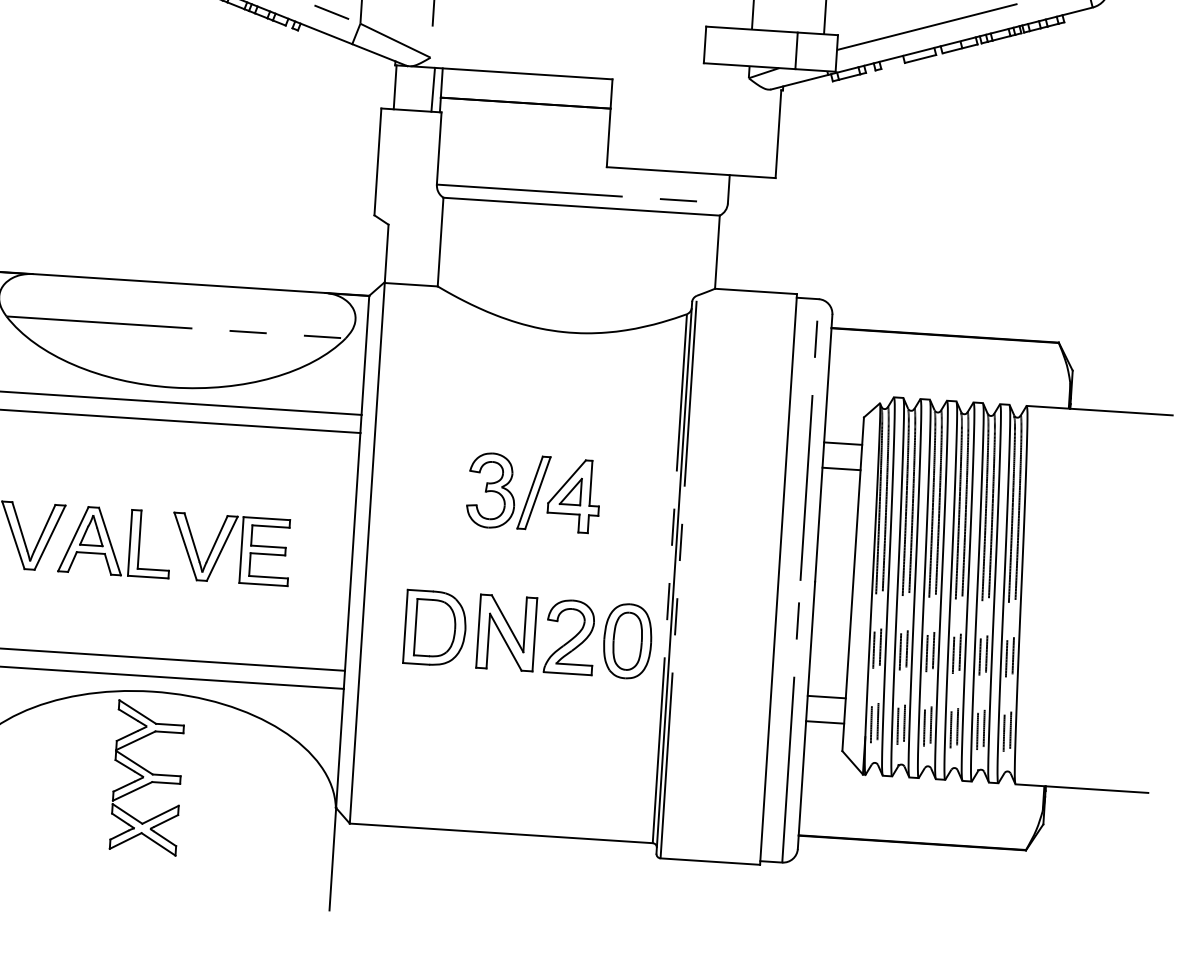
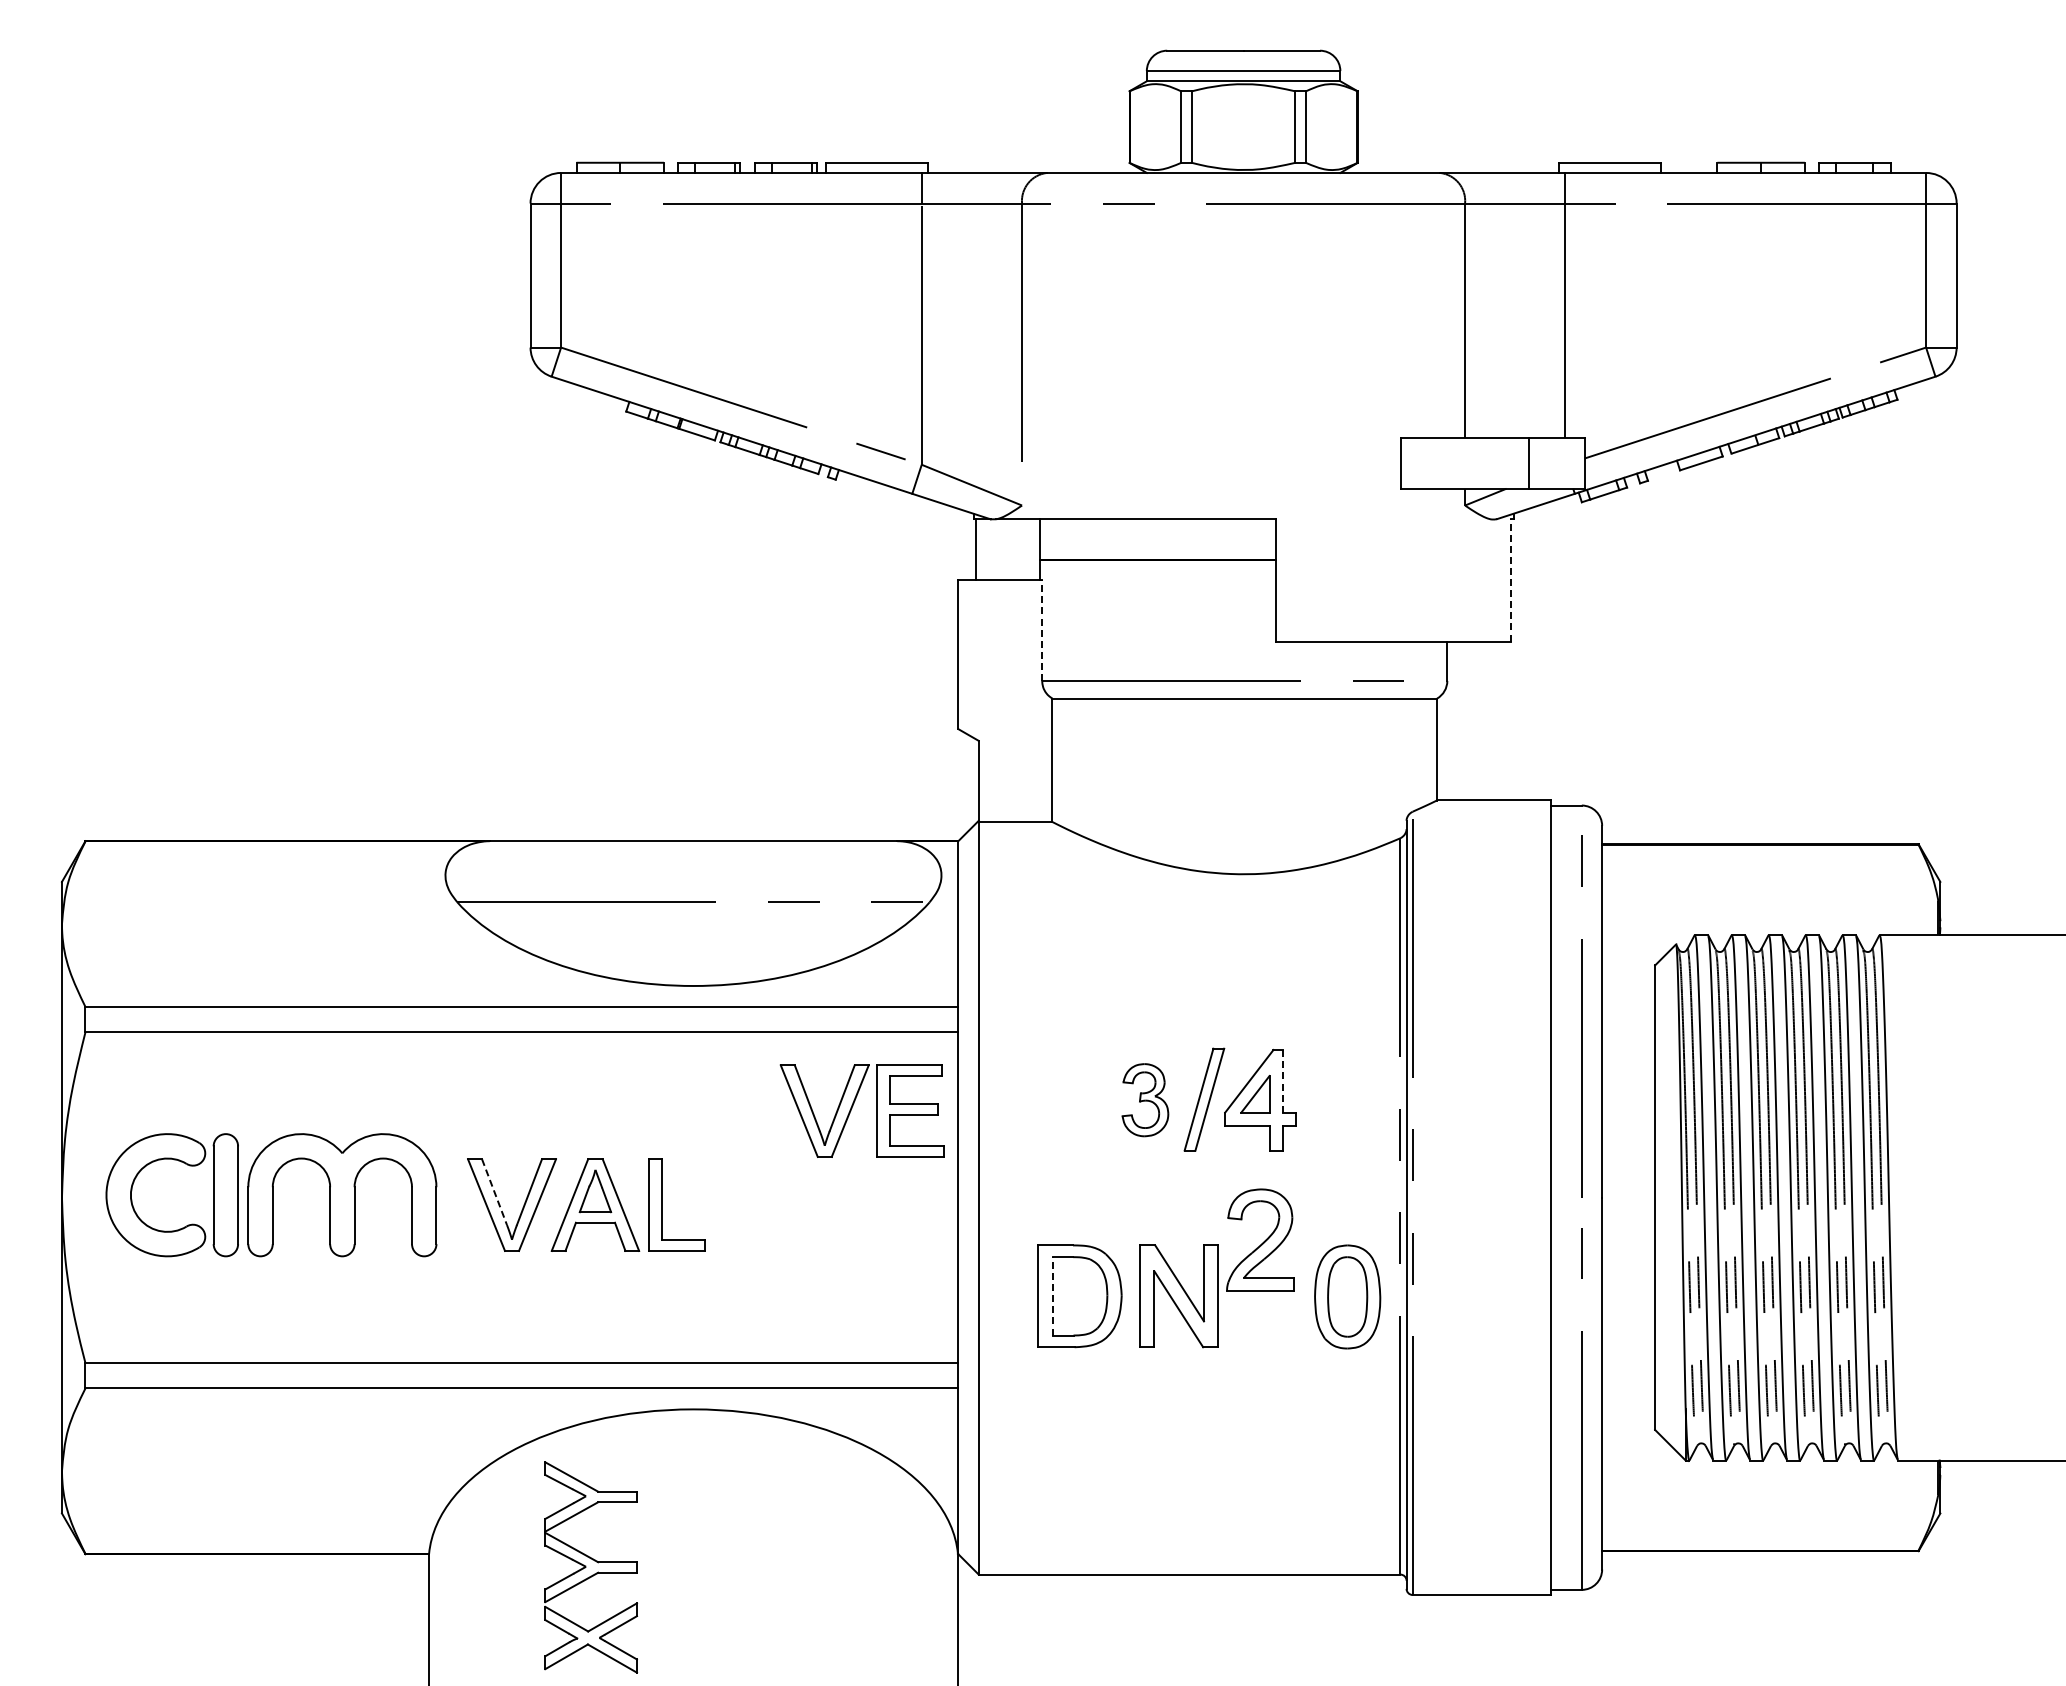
line: (433, 89) -> (1028, 549), removed
line: (778, 133) -> (1511, 579), solid -> dashed
line: (439, 148) -> (1042, 630), solid -> dashed
line: (843, 443) -> (1628, 1003), removed
line: (841, 468) -> (1628, 1038), removed
line: (590, 482) -> (1282, 1080), solid -> dashed
part: (491, 490) -> (1145, 1099), size x0.7
line: (19, 526) -> (494, 1192), solid -> dashed
part: (224, 545) -> (853, 1106), moved
line: (415, 626) -> (1052, 1295), solid -> dashed
part: (570, 636) -> (1260, 1239), moved
line: (826, 697) -> (1628, 1356), removed
line: (825, 722) -> (1628, 1391), removed
part: (147, 777) -> (590, 1567), moved

